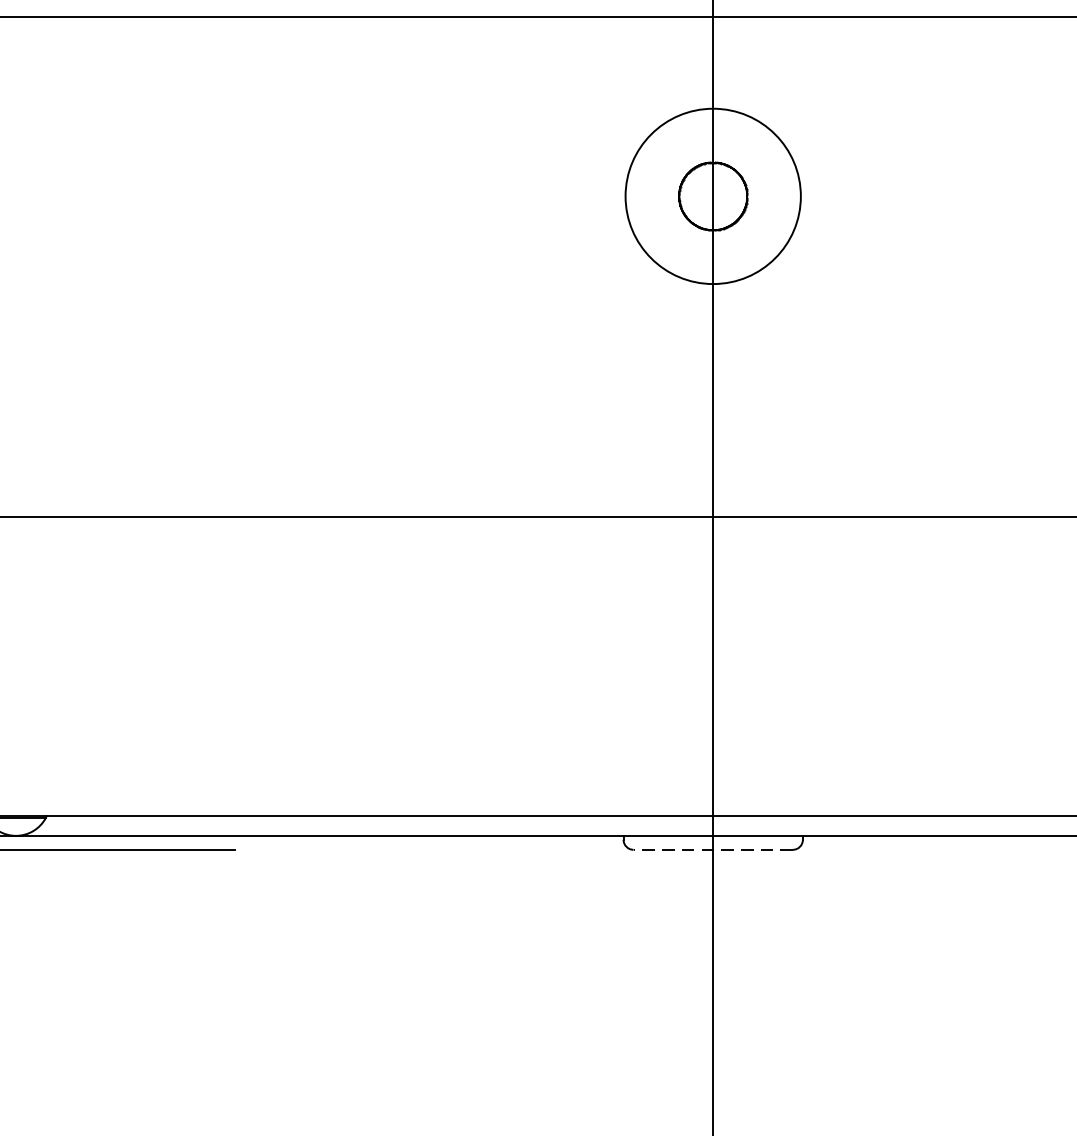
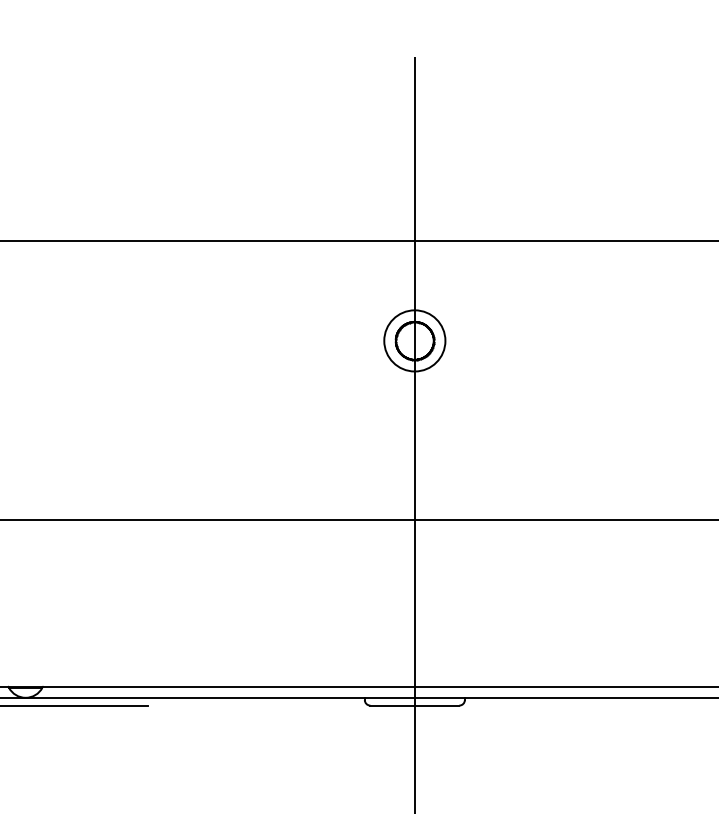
circle: (712, 195) -> (414, 340), size x0.62
line: (712, 849) -> (414, 705), dashed -> solid

